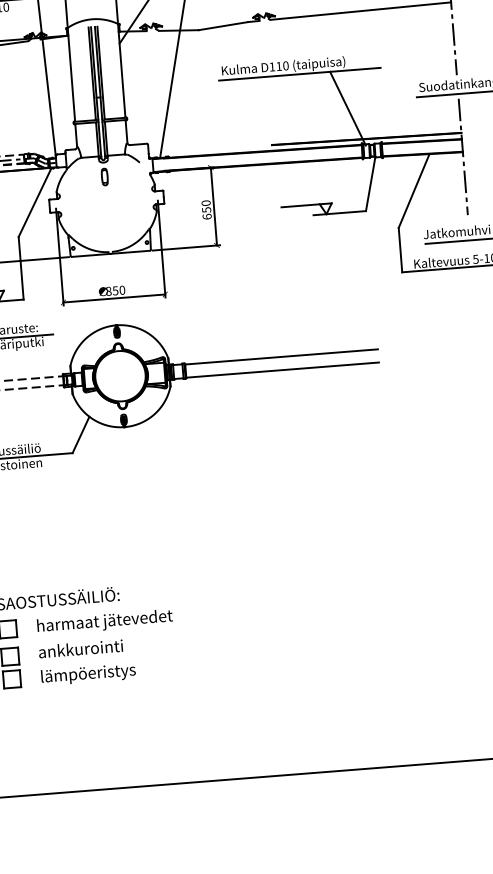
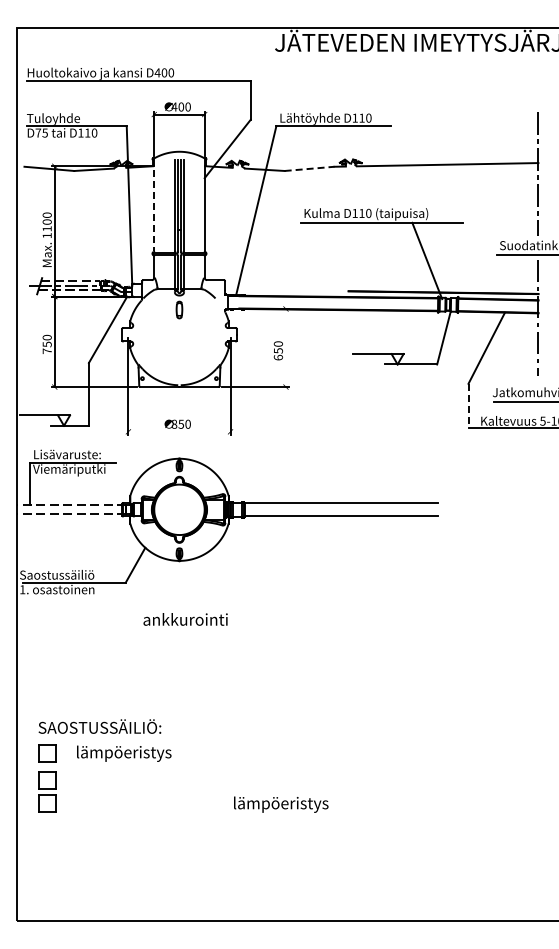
line: (224, 25) -> (310, 168), solid -> dashed
line: (71, 74) -> (154, 205), solid -> dashed
line: (213, 206) -> (285, 347), removed
line: (400, 250) -> (468, 406), solid -> dashed
line: (114, 298) -> (179, 431), removed
text: (104, 621) -> (144, 753), harmaat jätevedet -> lämpöeristys
text: (80, 648) -> (185, 619), moved
text: (88, 674) -> (281, 804), moved

